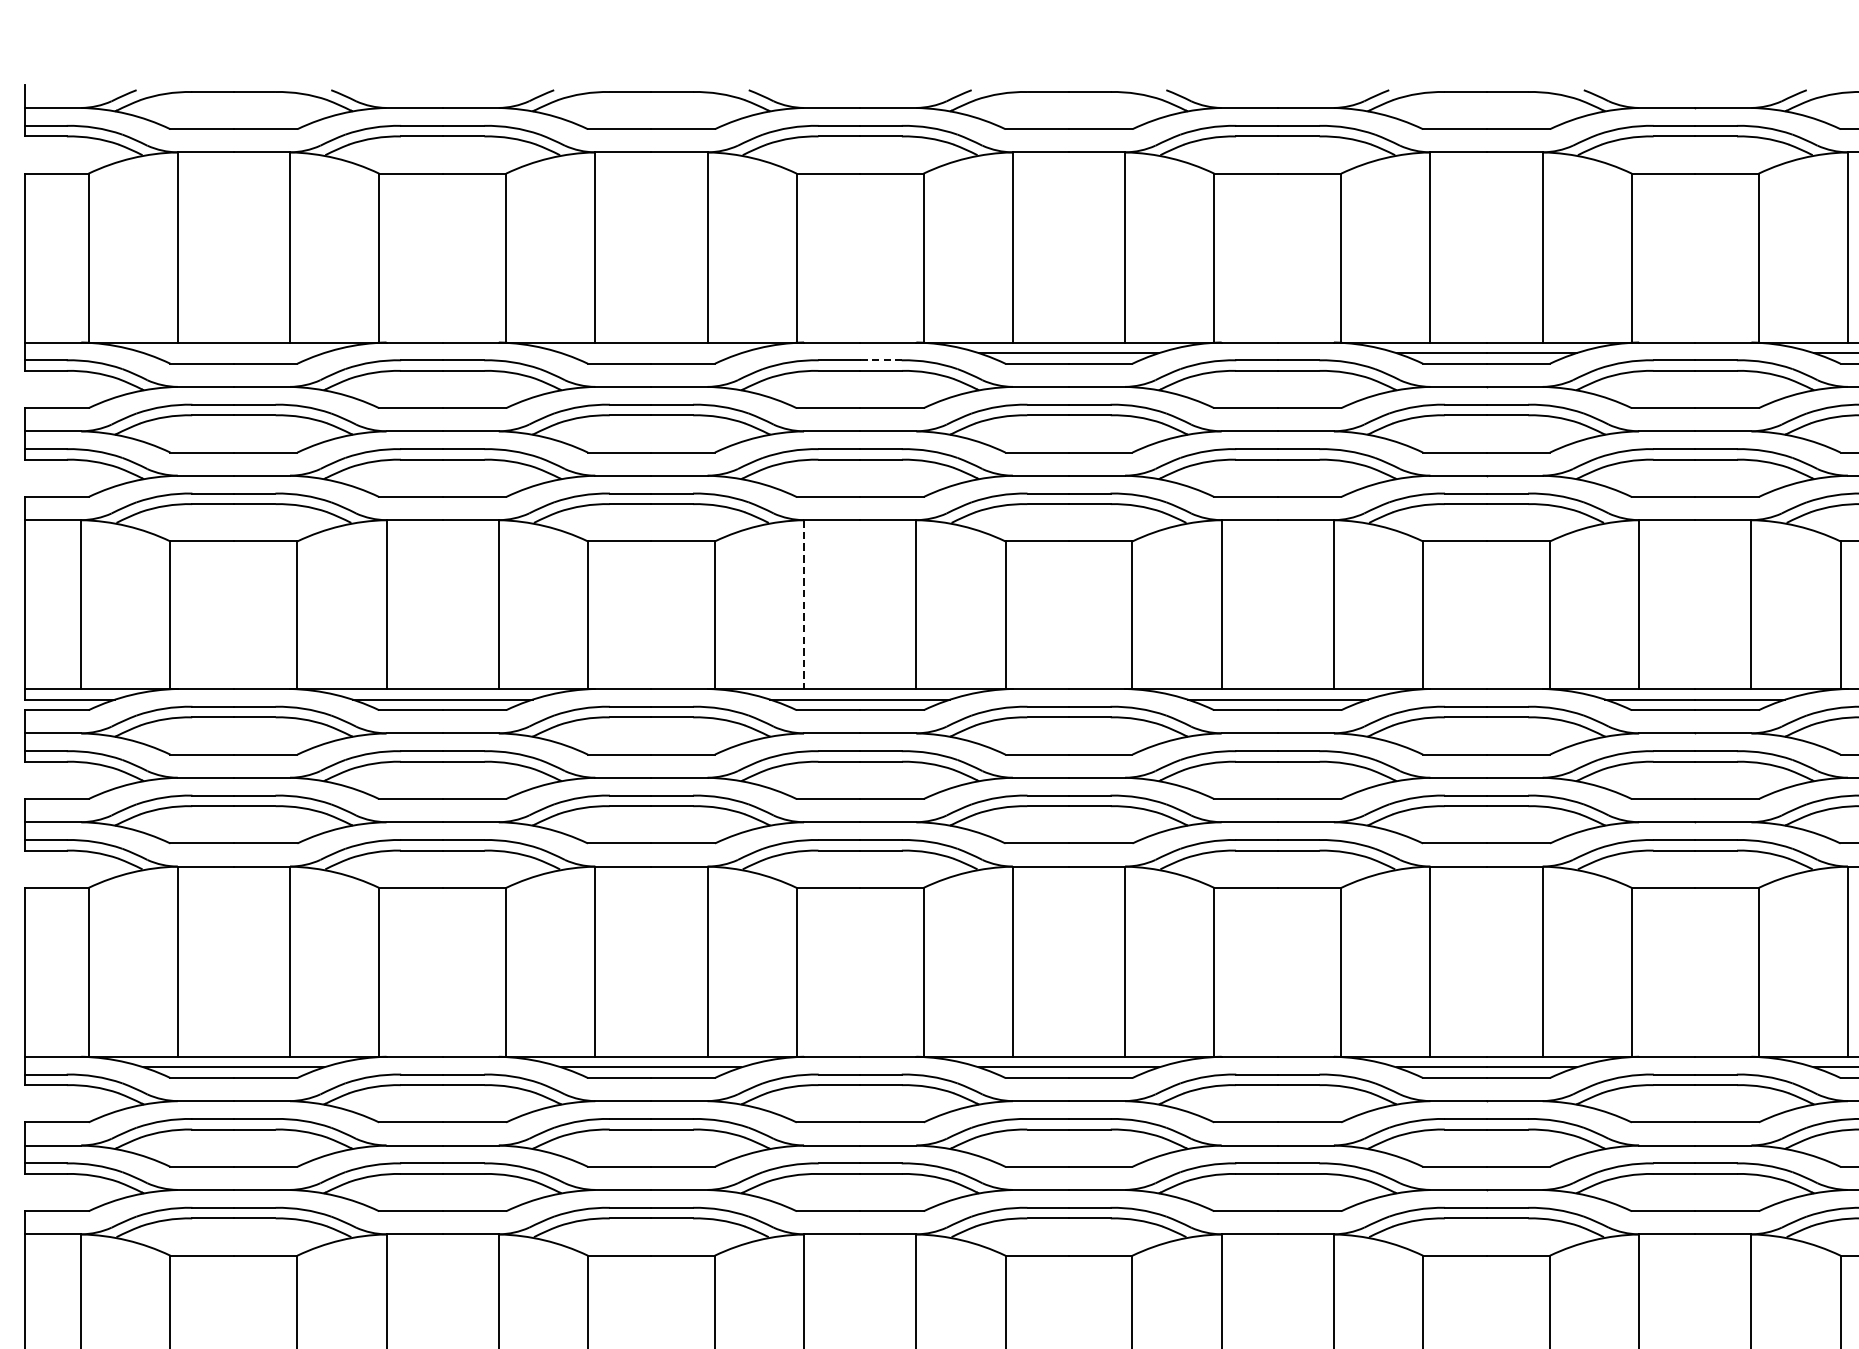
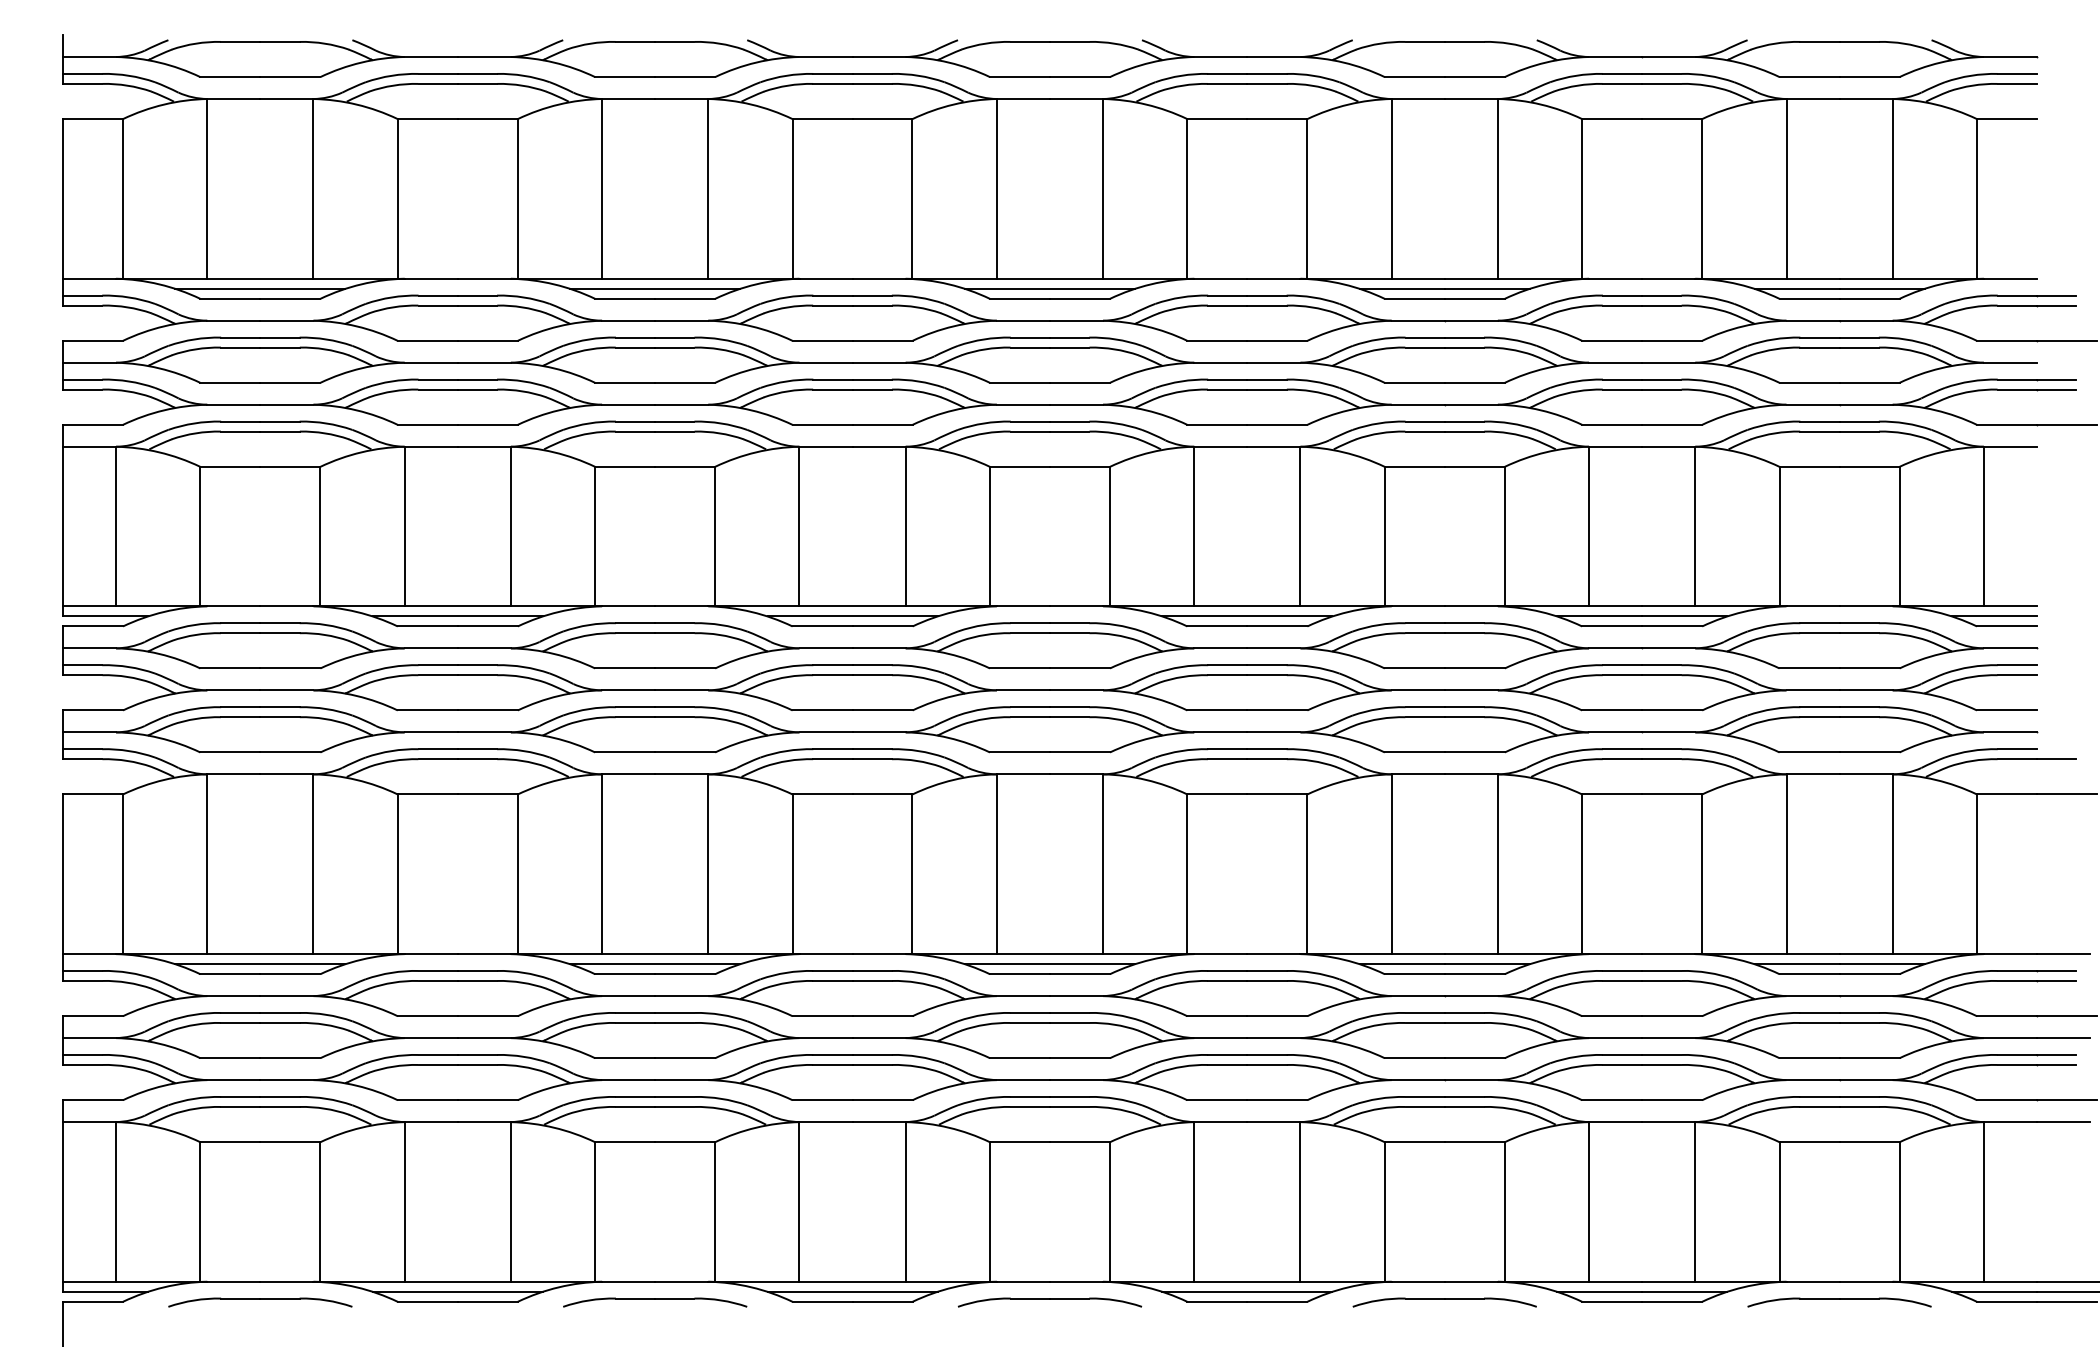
line: (234, 352) -> (260, 288), added
line: (651, 352) -> (655, 288), added
line: (881, 360) -> (872, 295), dashed -> solid
line: (804, 604) -> (799, 526), dashed -> solid

